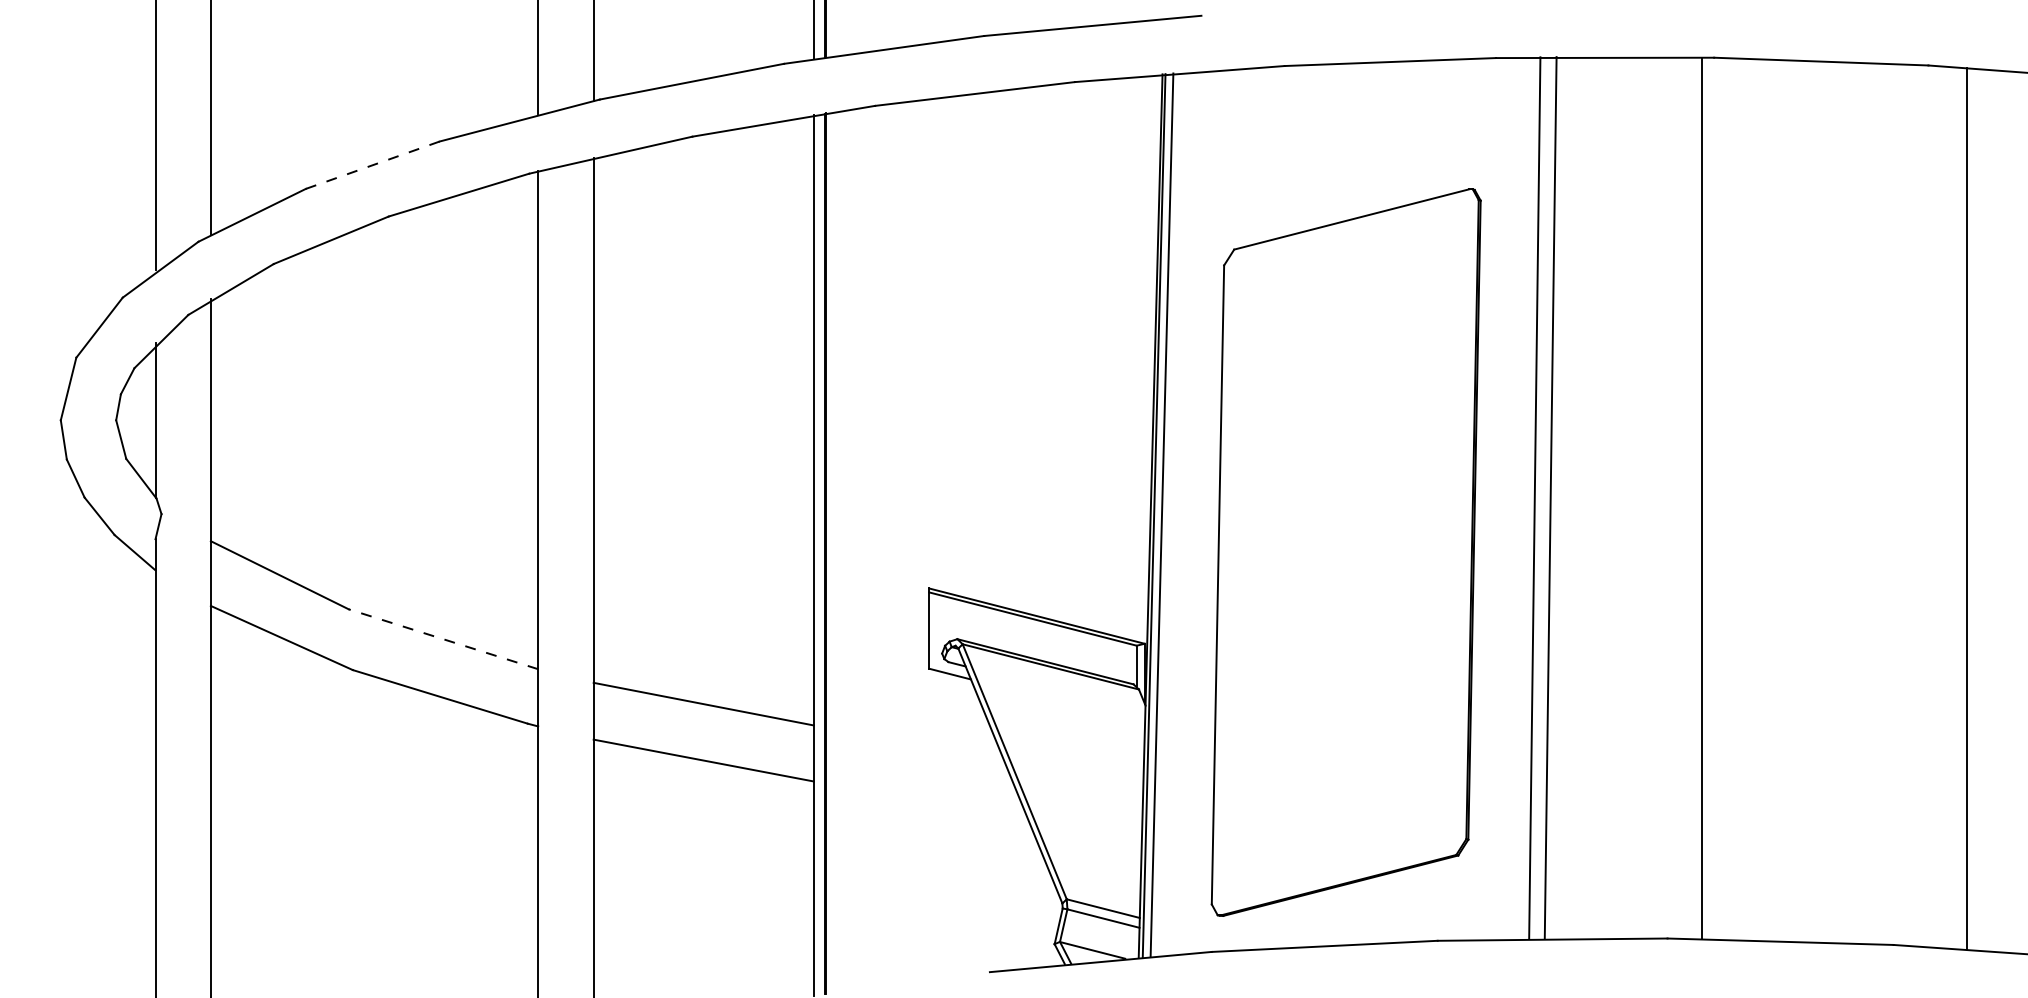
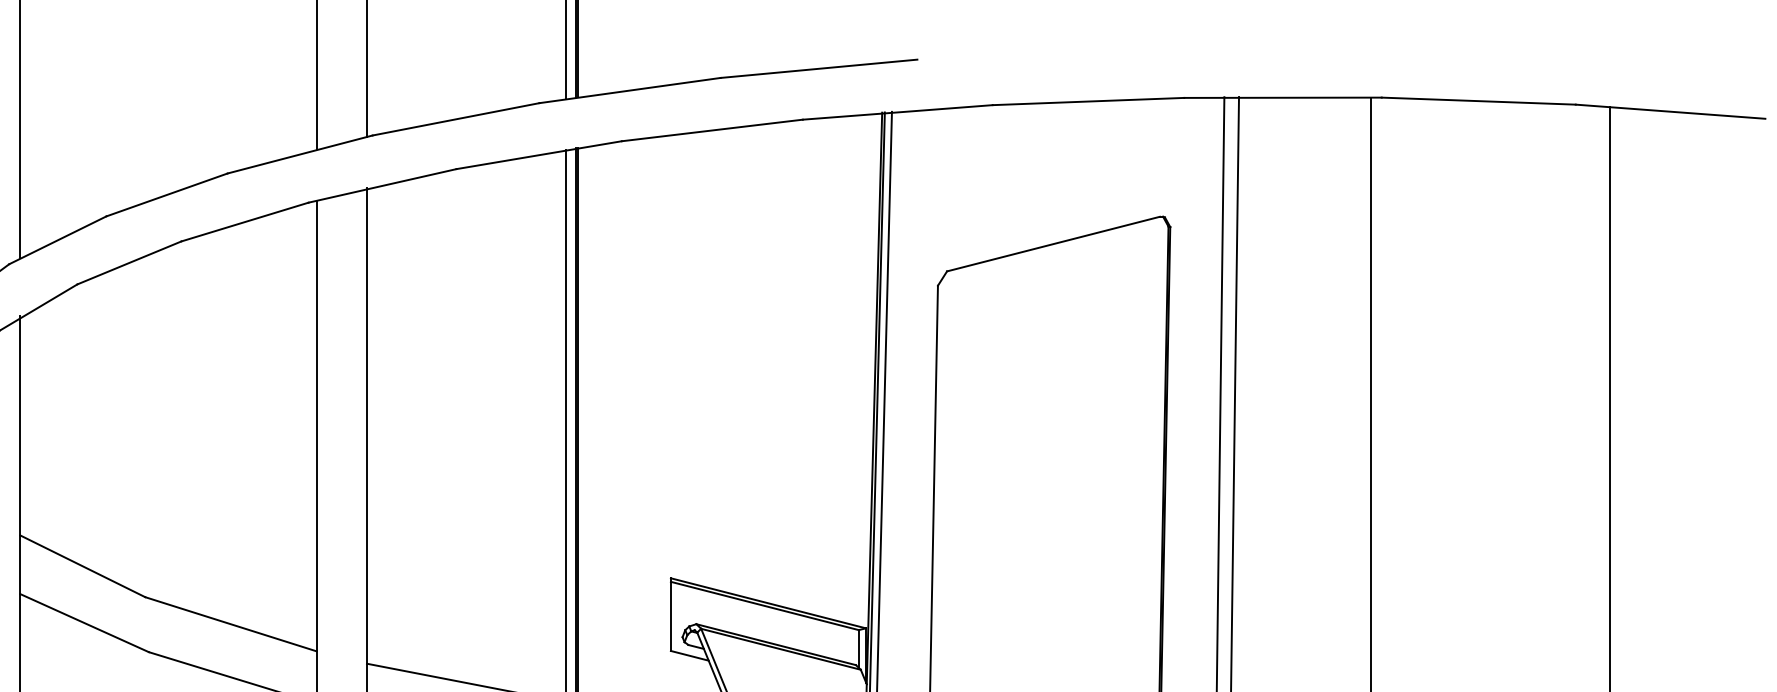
line: (373, 165) -> (167, 195), dashed -> solid
line: (443, 639) -> (231, 624), dashed -> solid

